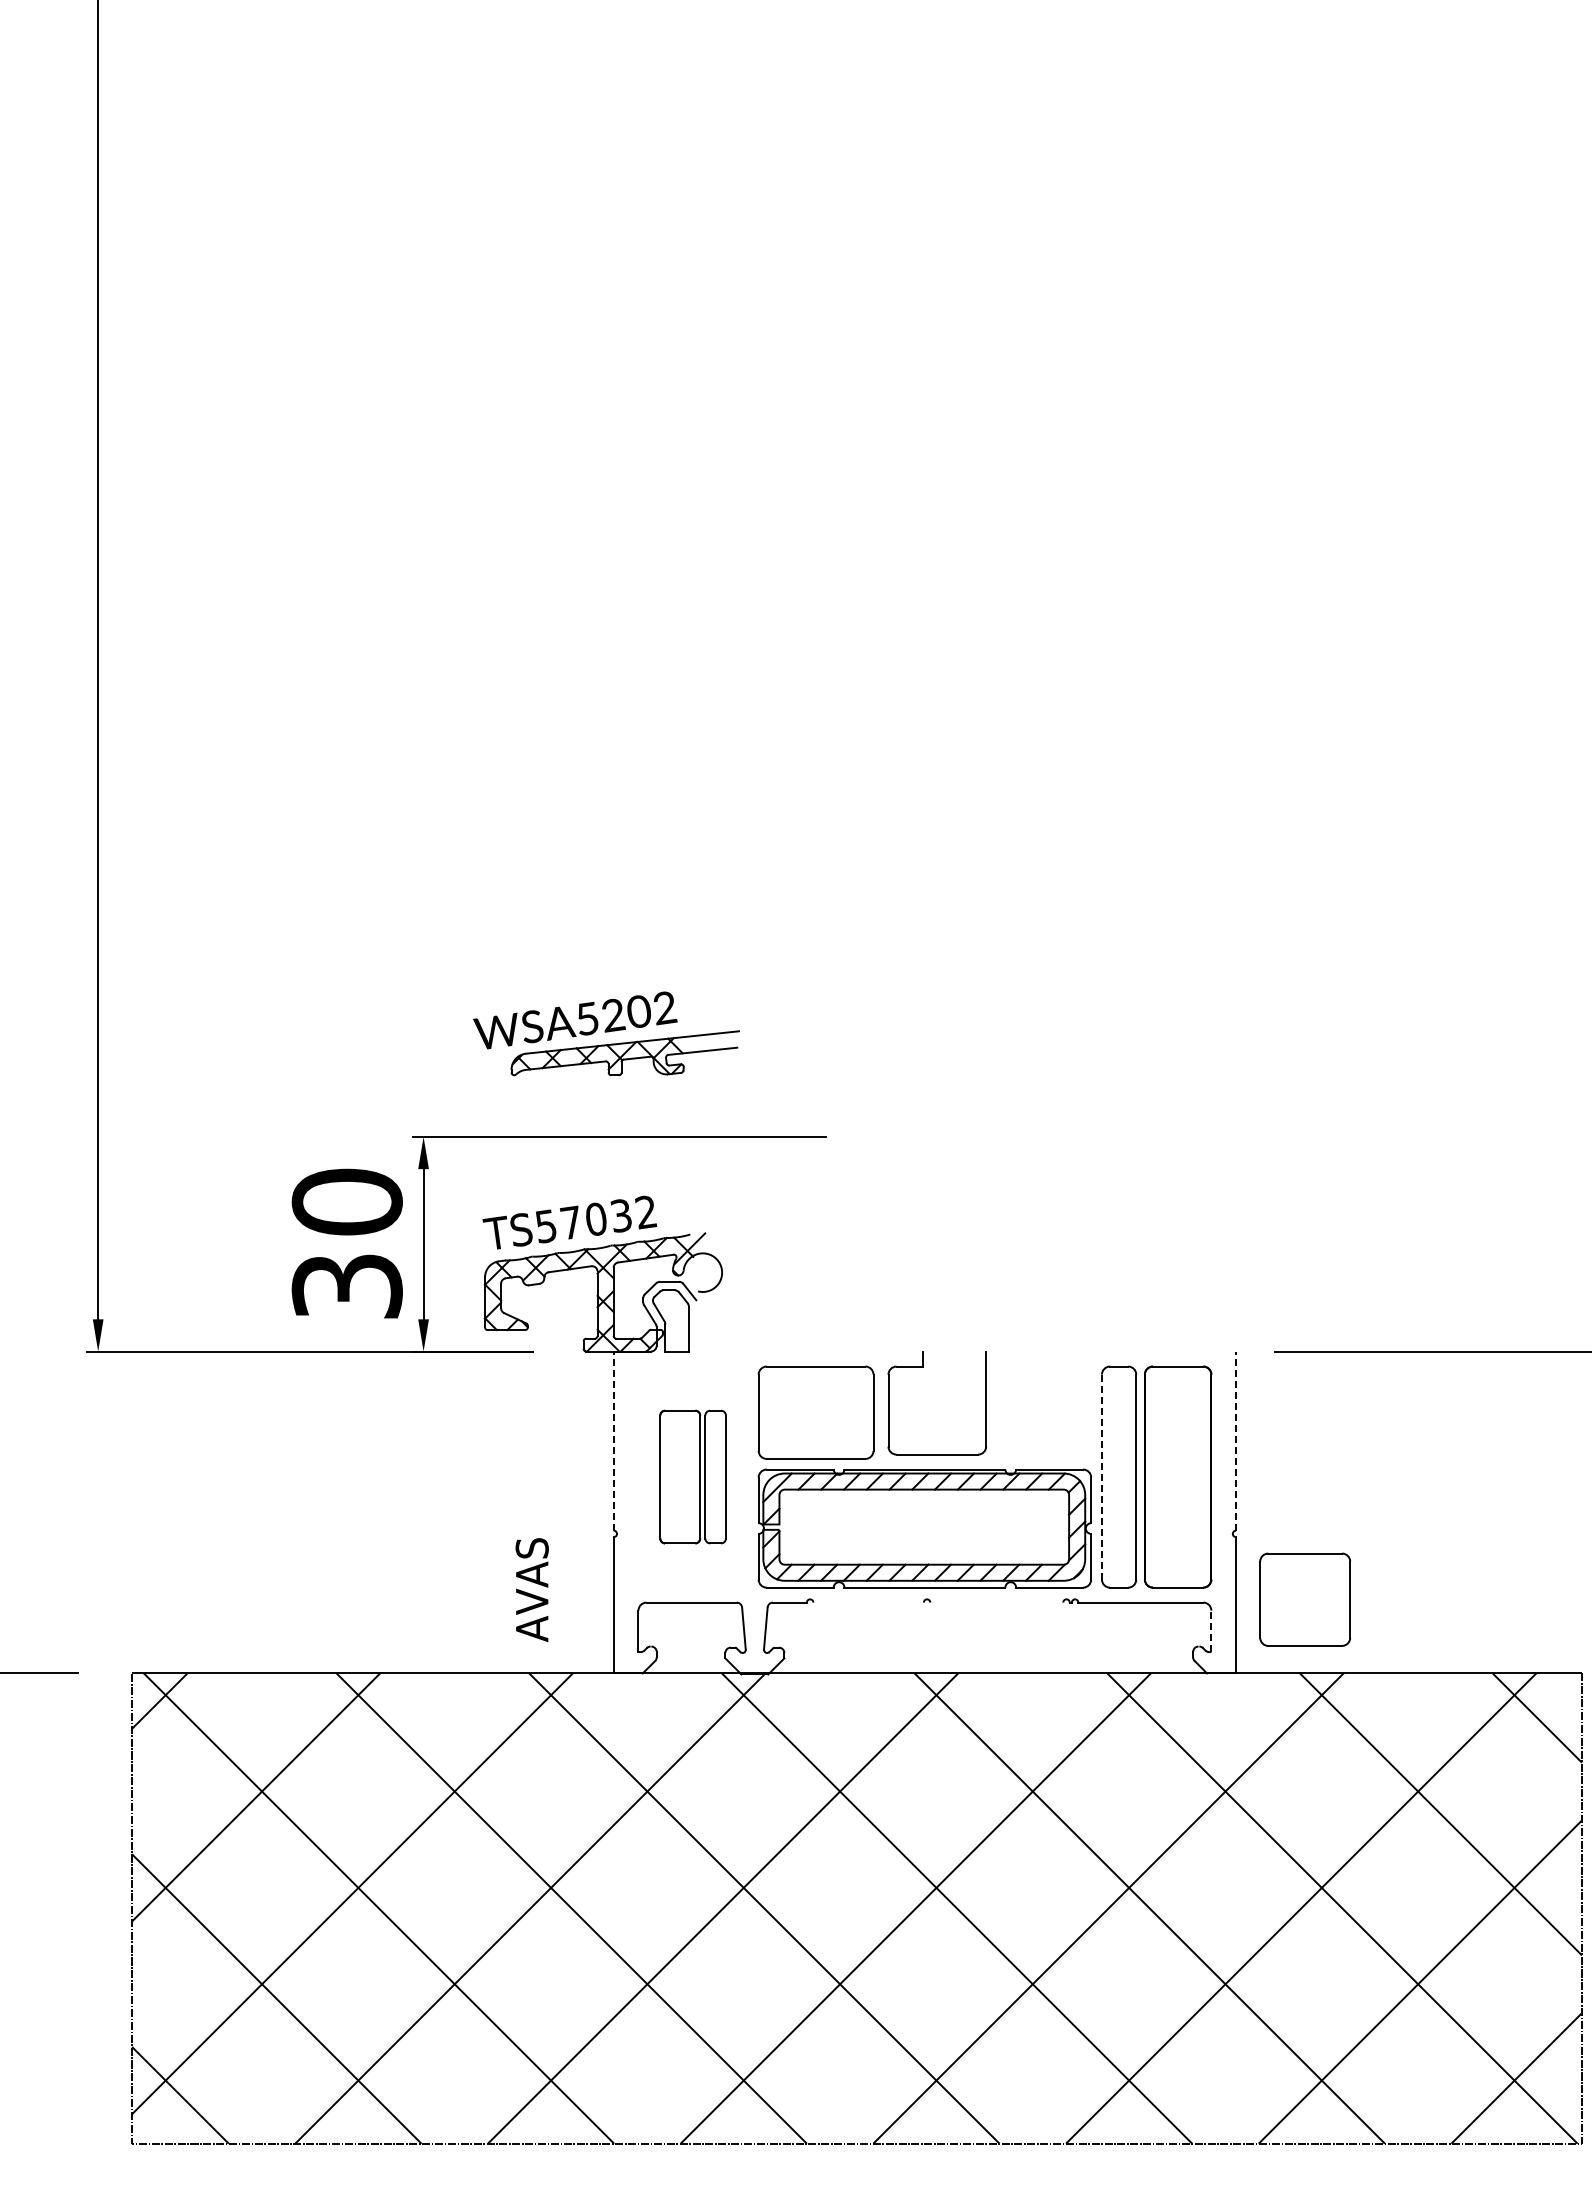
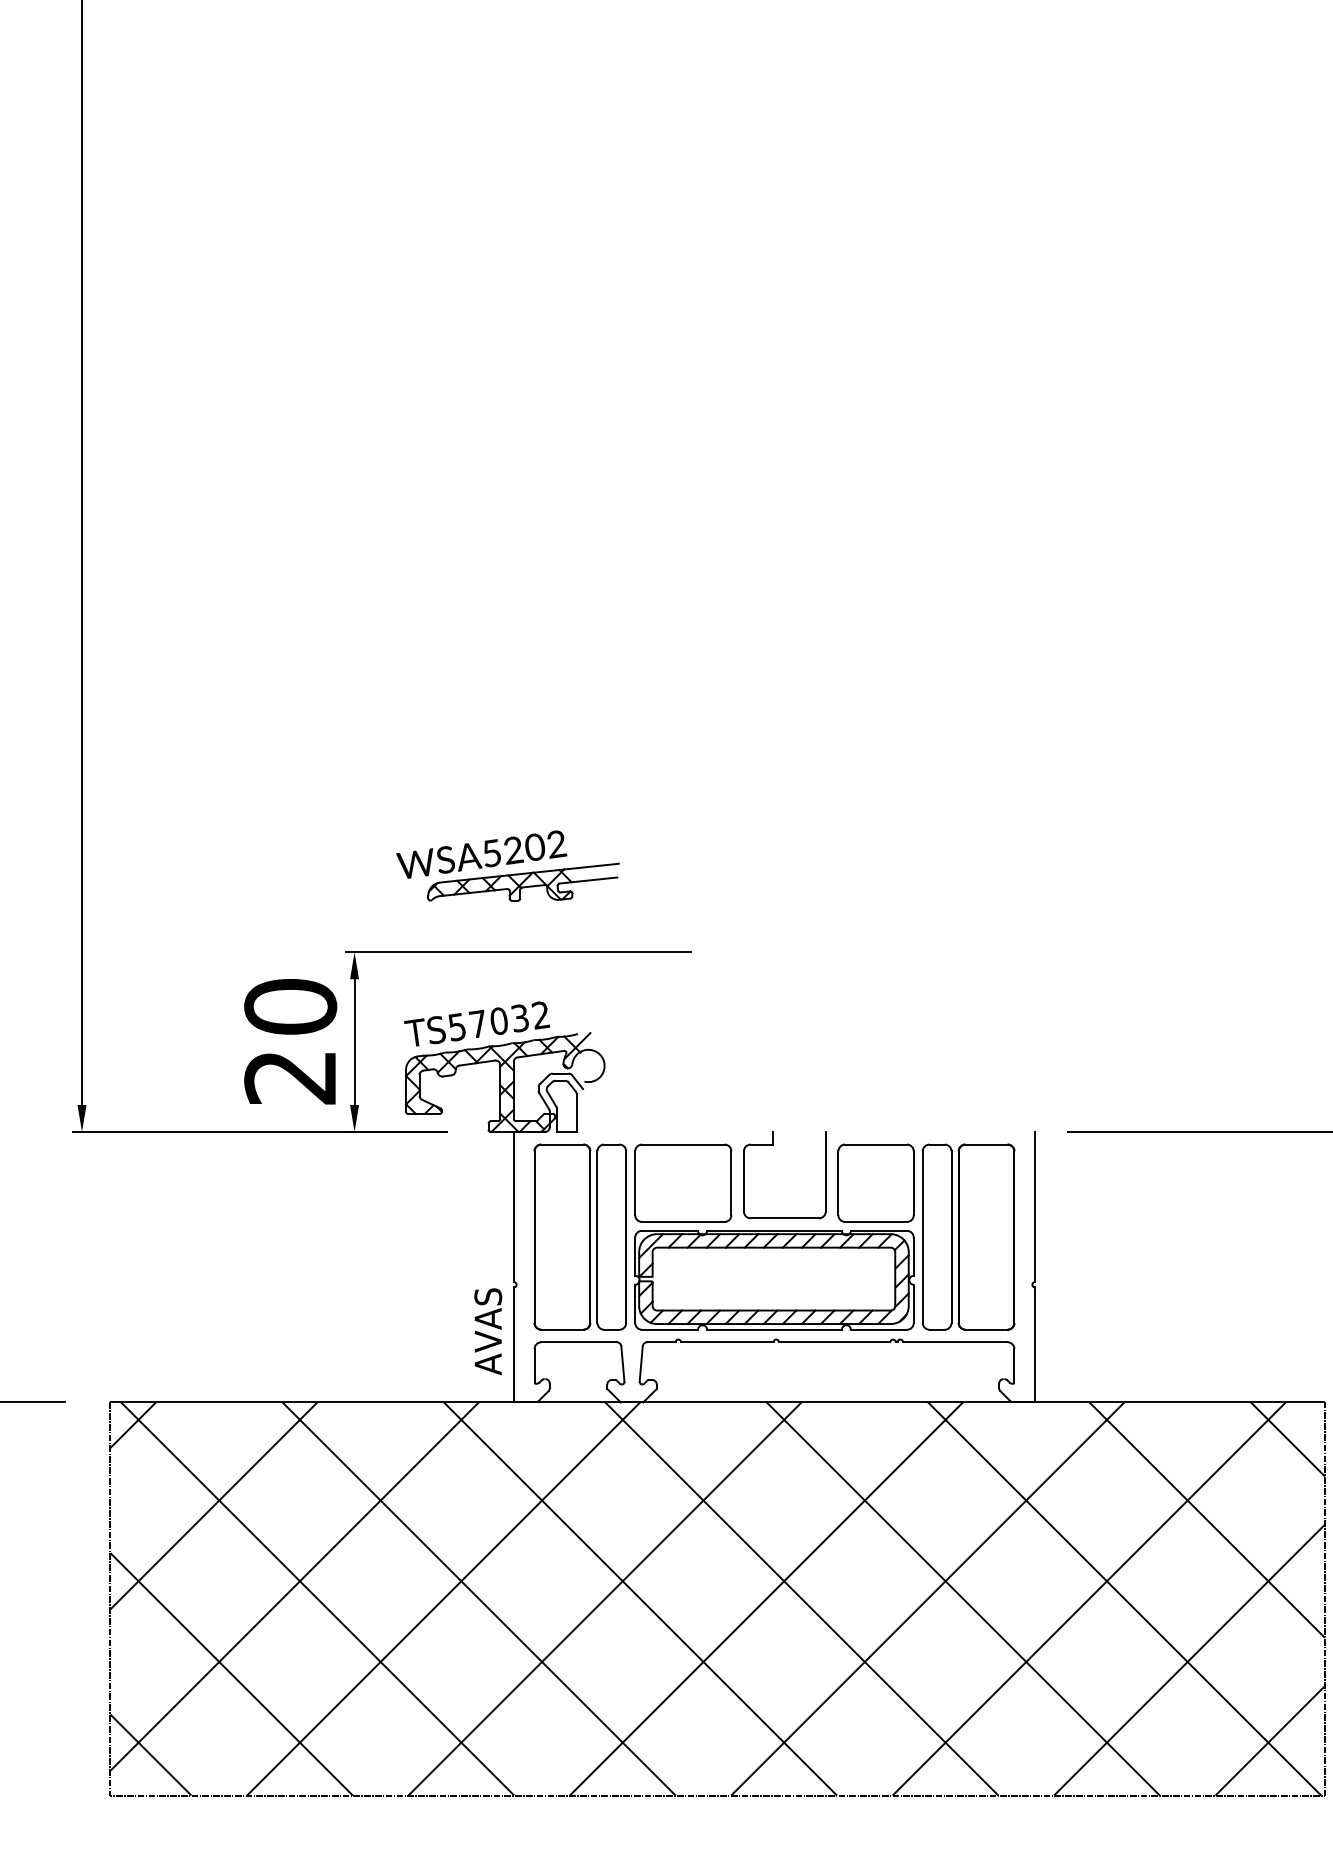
text: (346, 1286) -> (289, 1077), 30 -> 20
line: (613, 1441) -> (513, 1207), dashed -> solid
line: (1236, 1441) -> (1035, 1207), dashed -> solid
part: (692, 1476) -> (579, 1236), size x1.67
line: (1101, 1477) -> (922, 1237), dashed -> solid
text: (531, 1589) -> (487, 1331), moved
part: (1305, 1599) -> (876, 1183), moved
line: (868, 1602) -> (727, 1342), added
line: (996, 1602) -> (834, 1342), added
line: (1211, 1631) -> (1014, 1366), dashed -> solid

